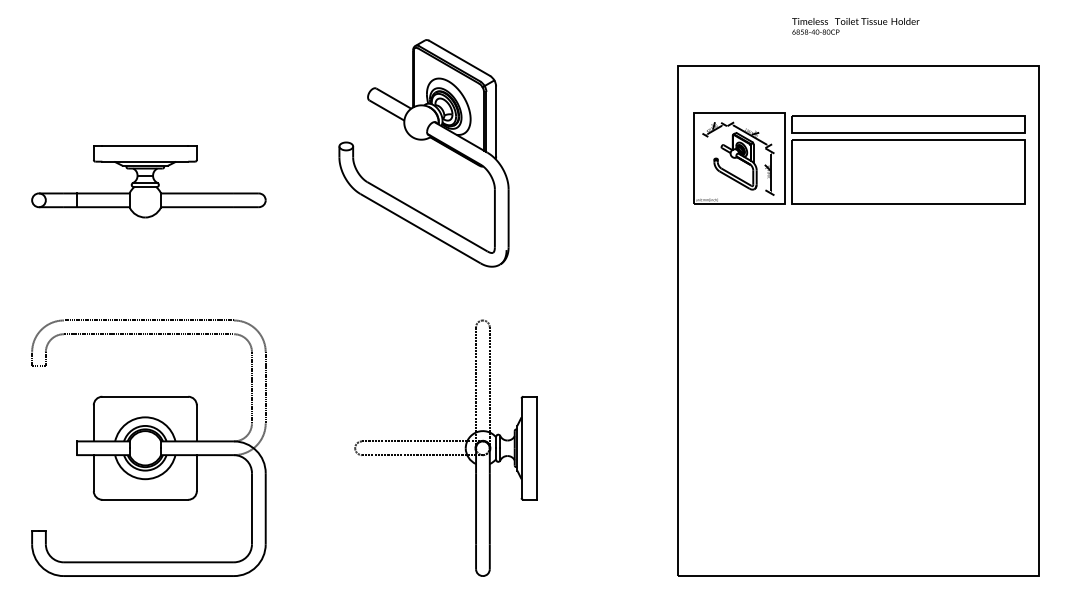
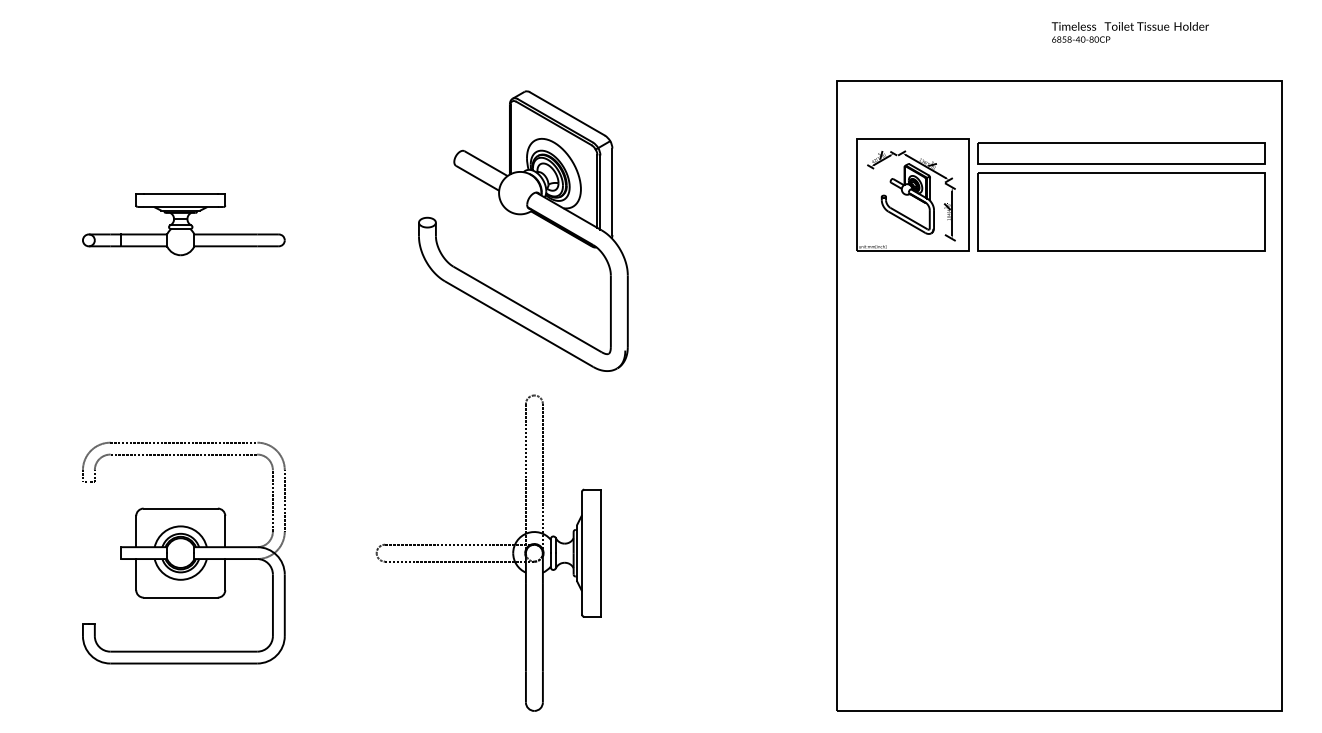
text: (855, 26) -> (1130, 32), moved
part: (423, 140) -> (522, 215), moved
part: (148, 181) -> (183, 223), size x0.7
part: (444, 441) -> (486, 544), moved
part: (148, 447) -> (183, 552), size x0.7

